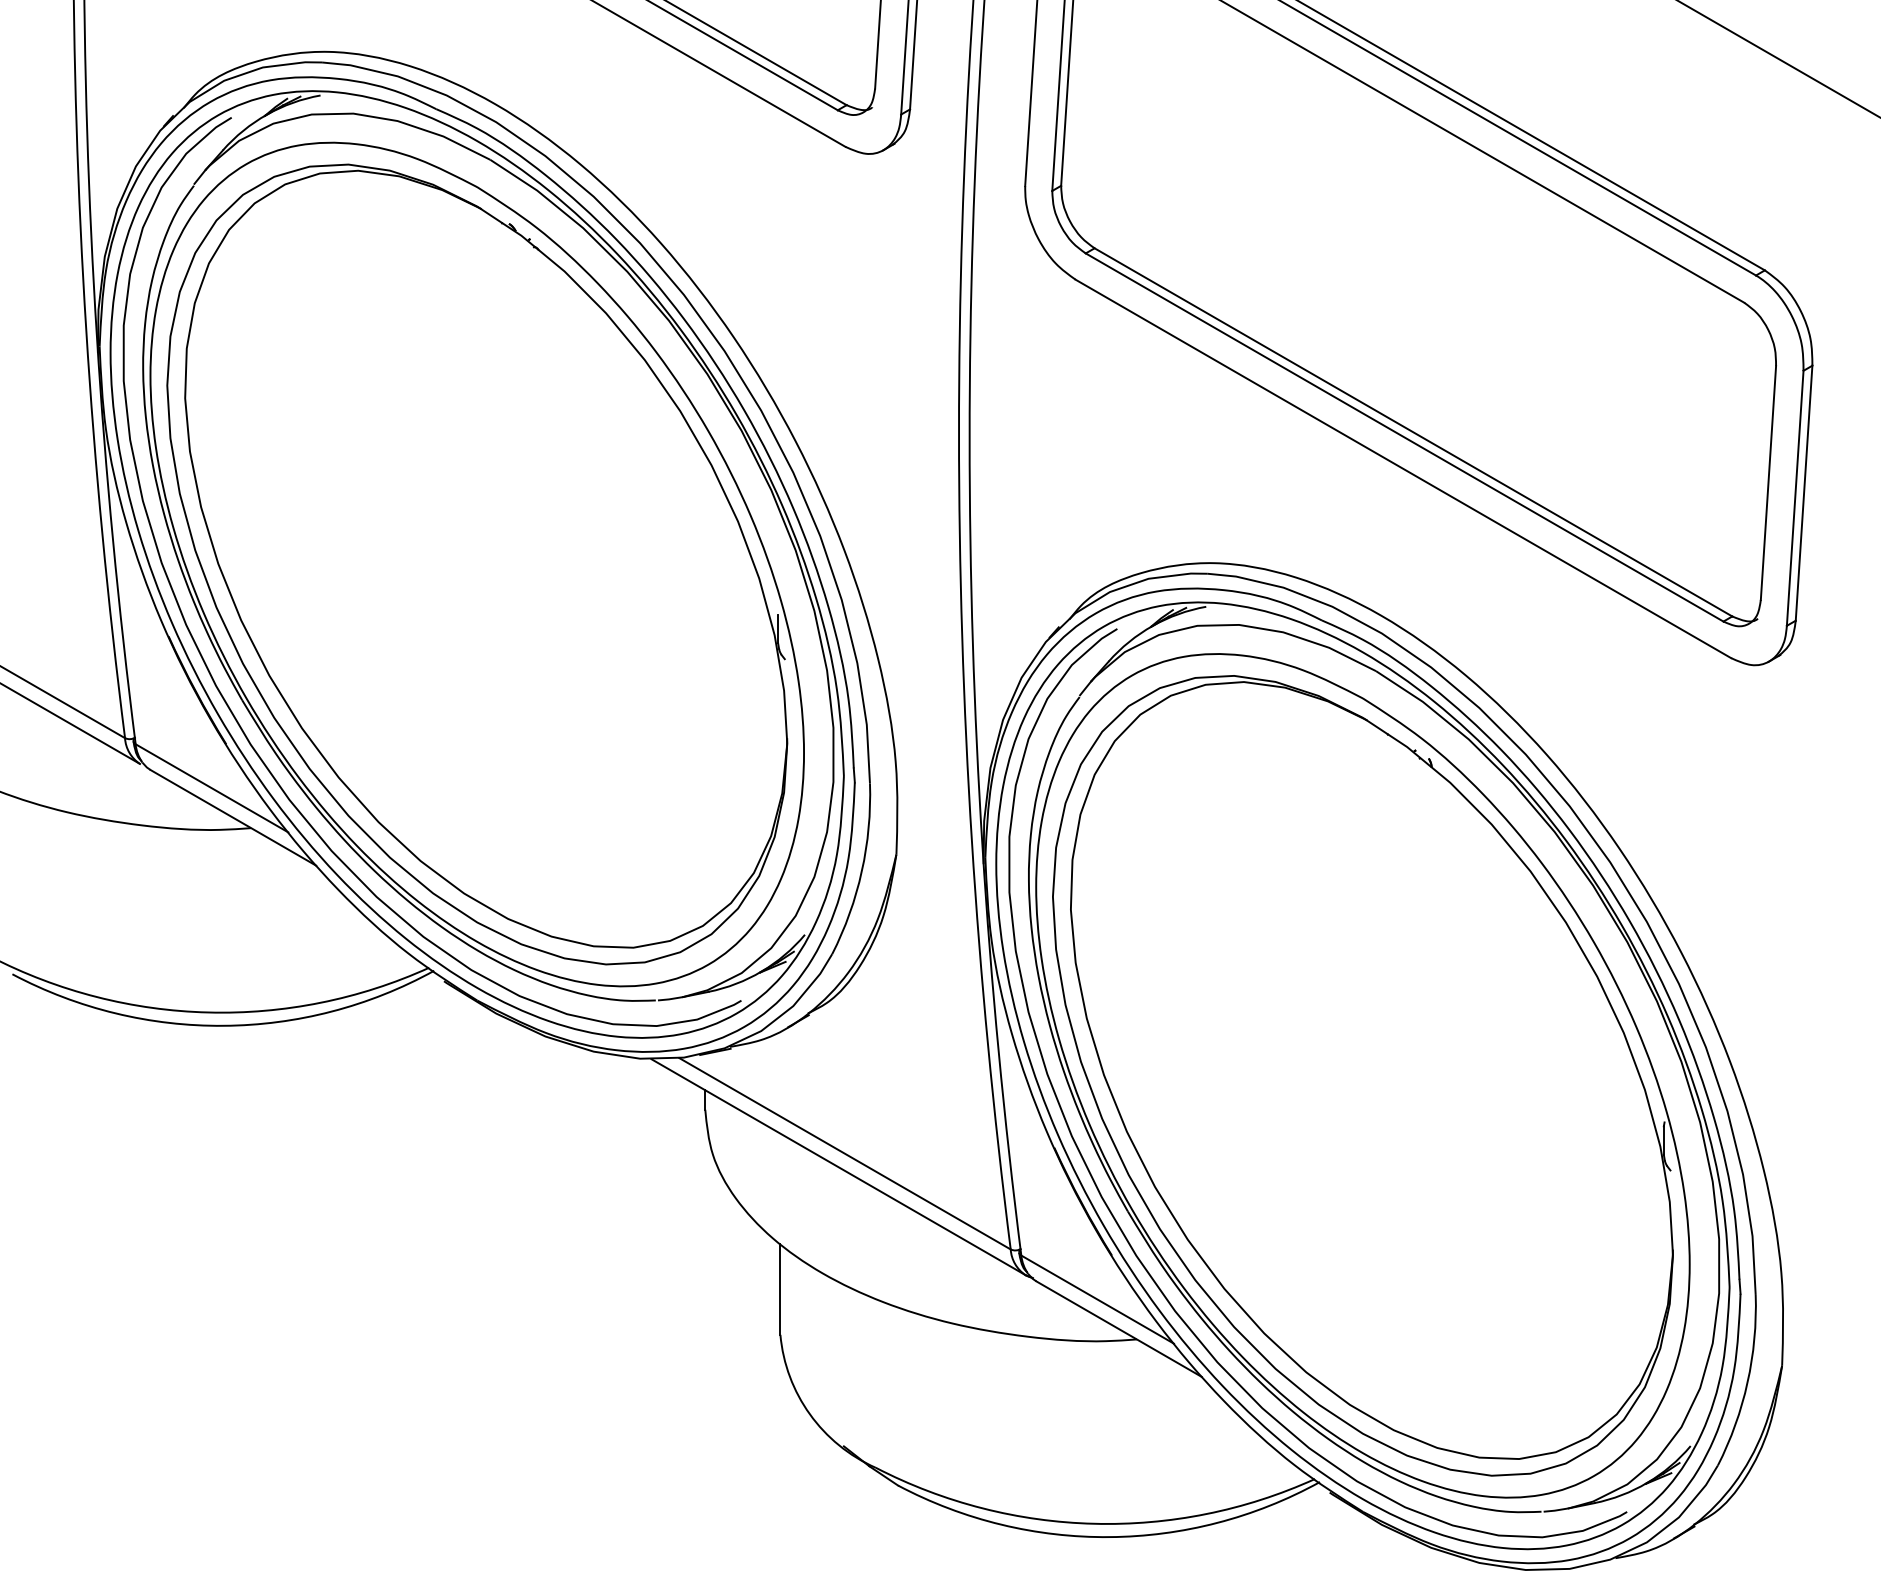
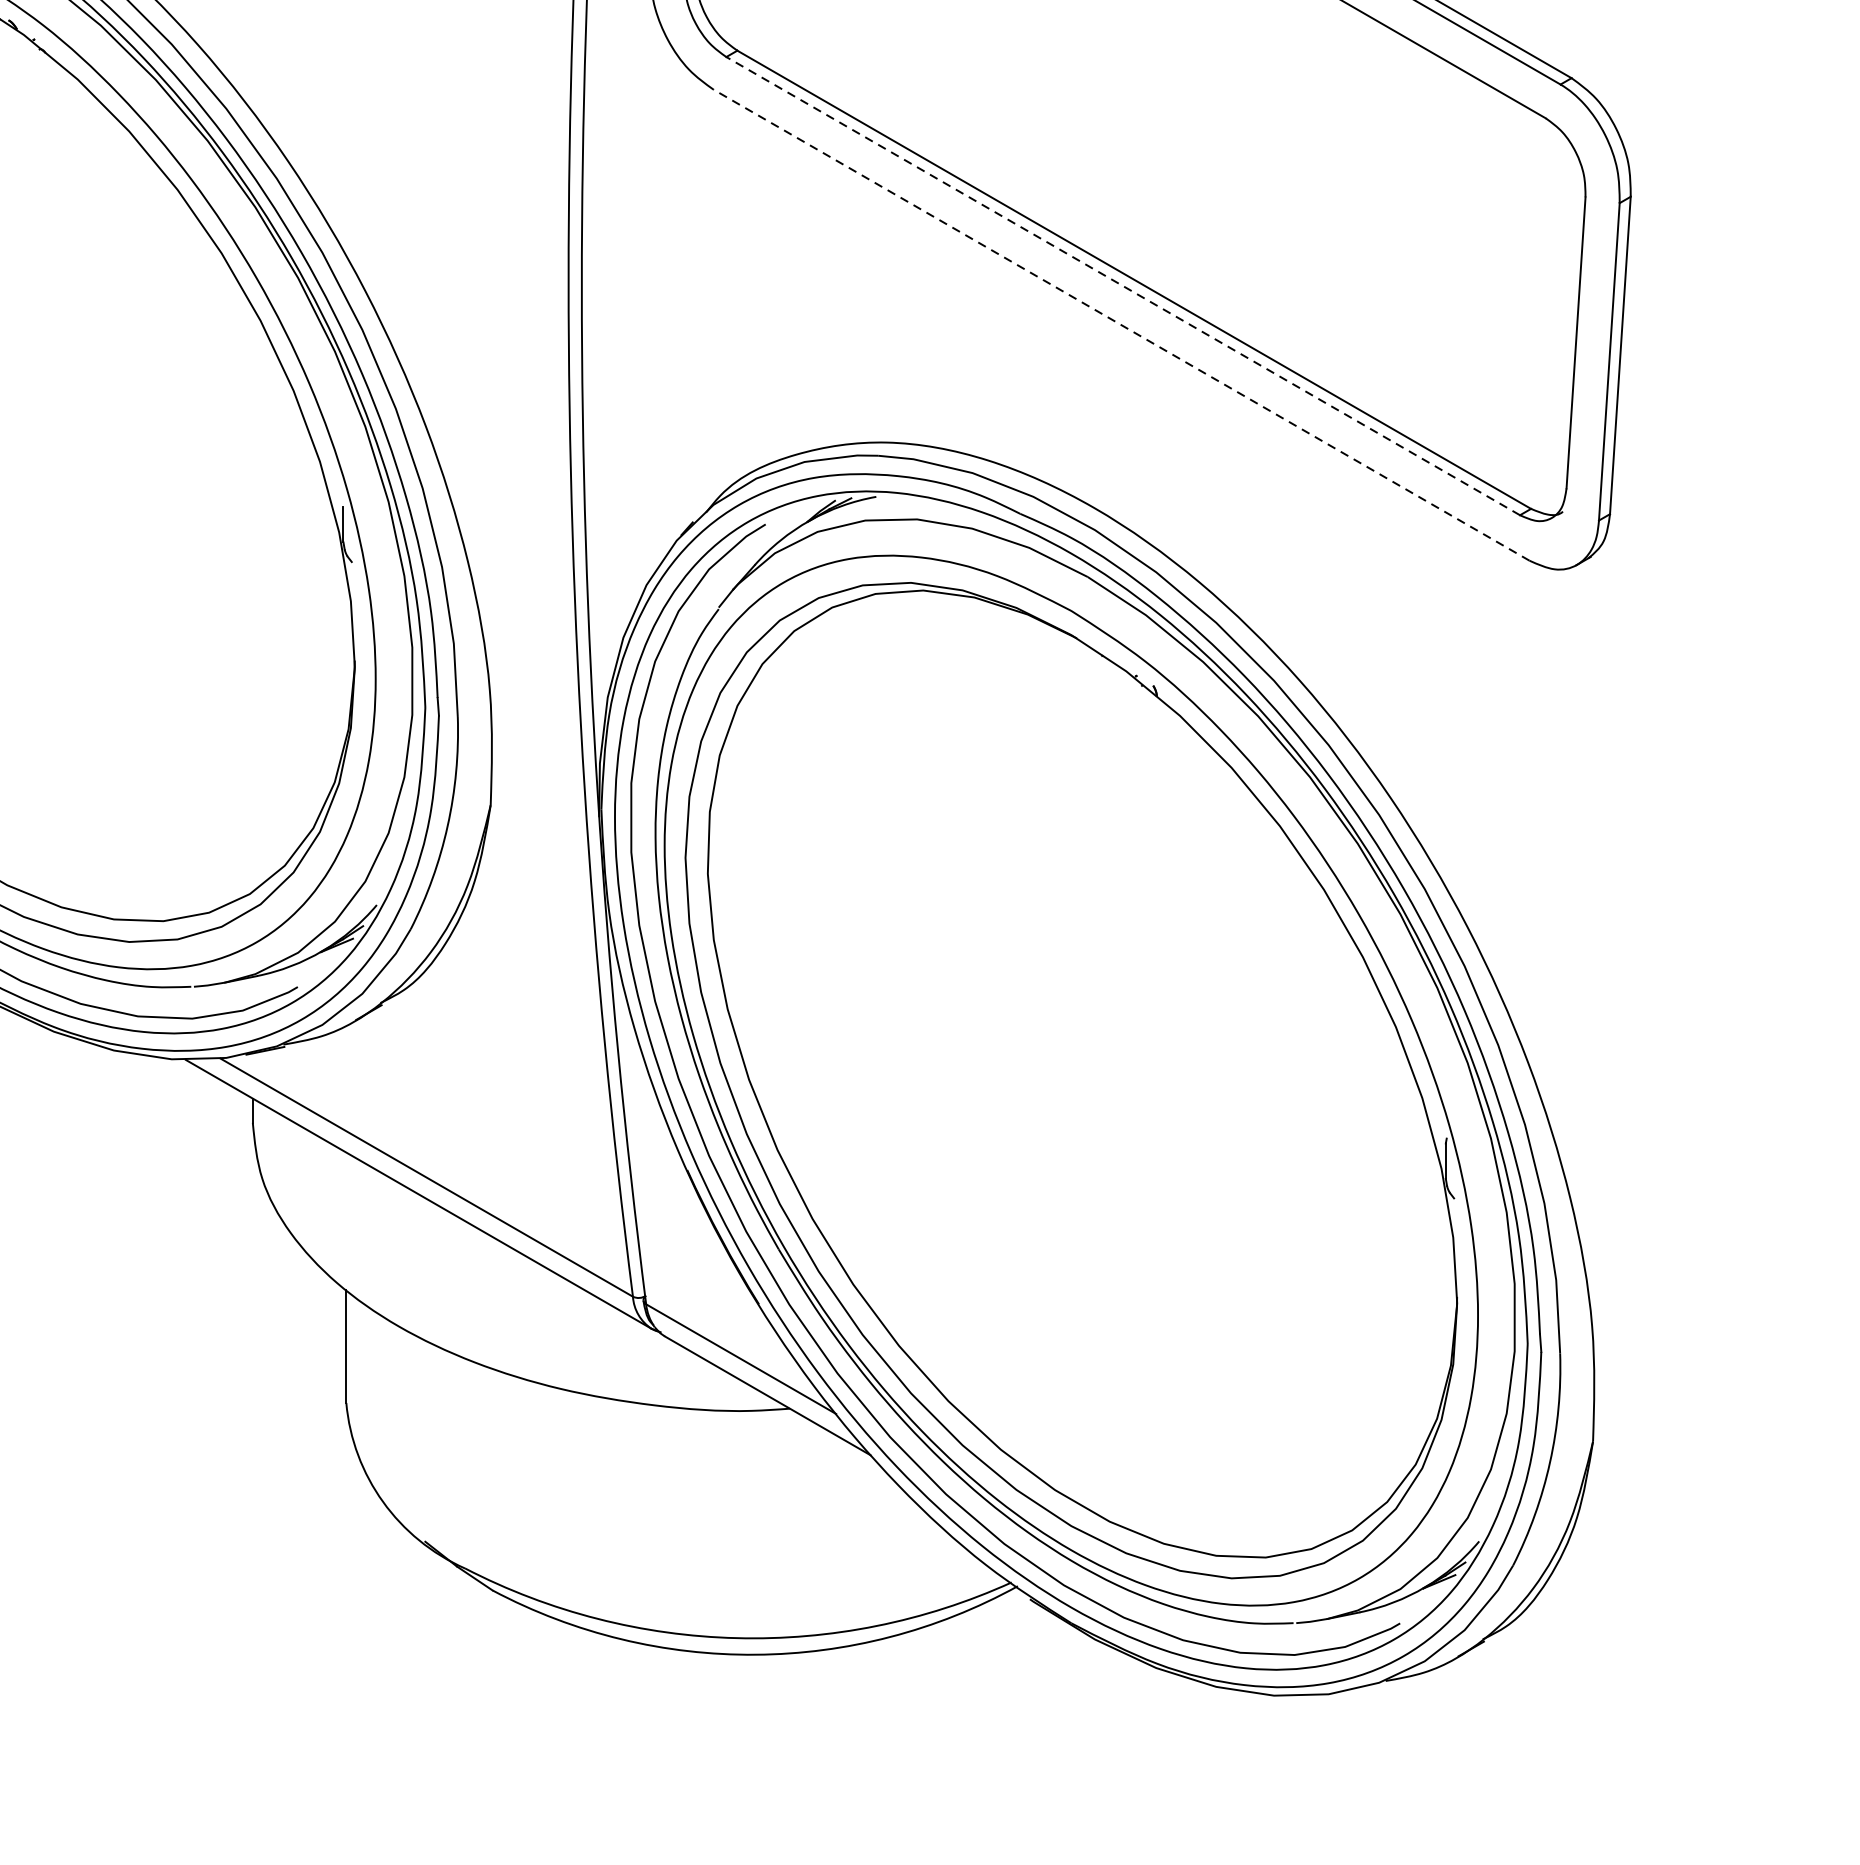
line: (1404, 437) -> (1123, 286), solid -> dashed
line: (1402, 468) -> (1120, 324), solid -> dashed

